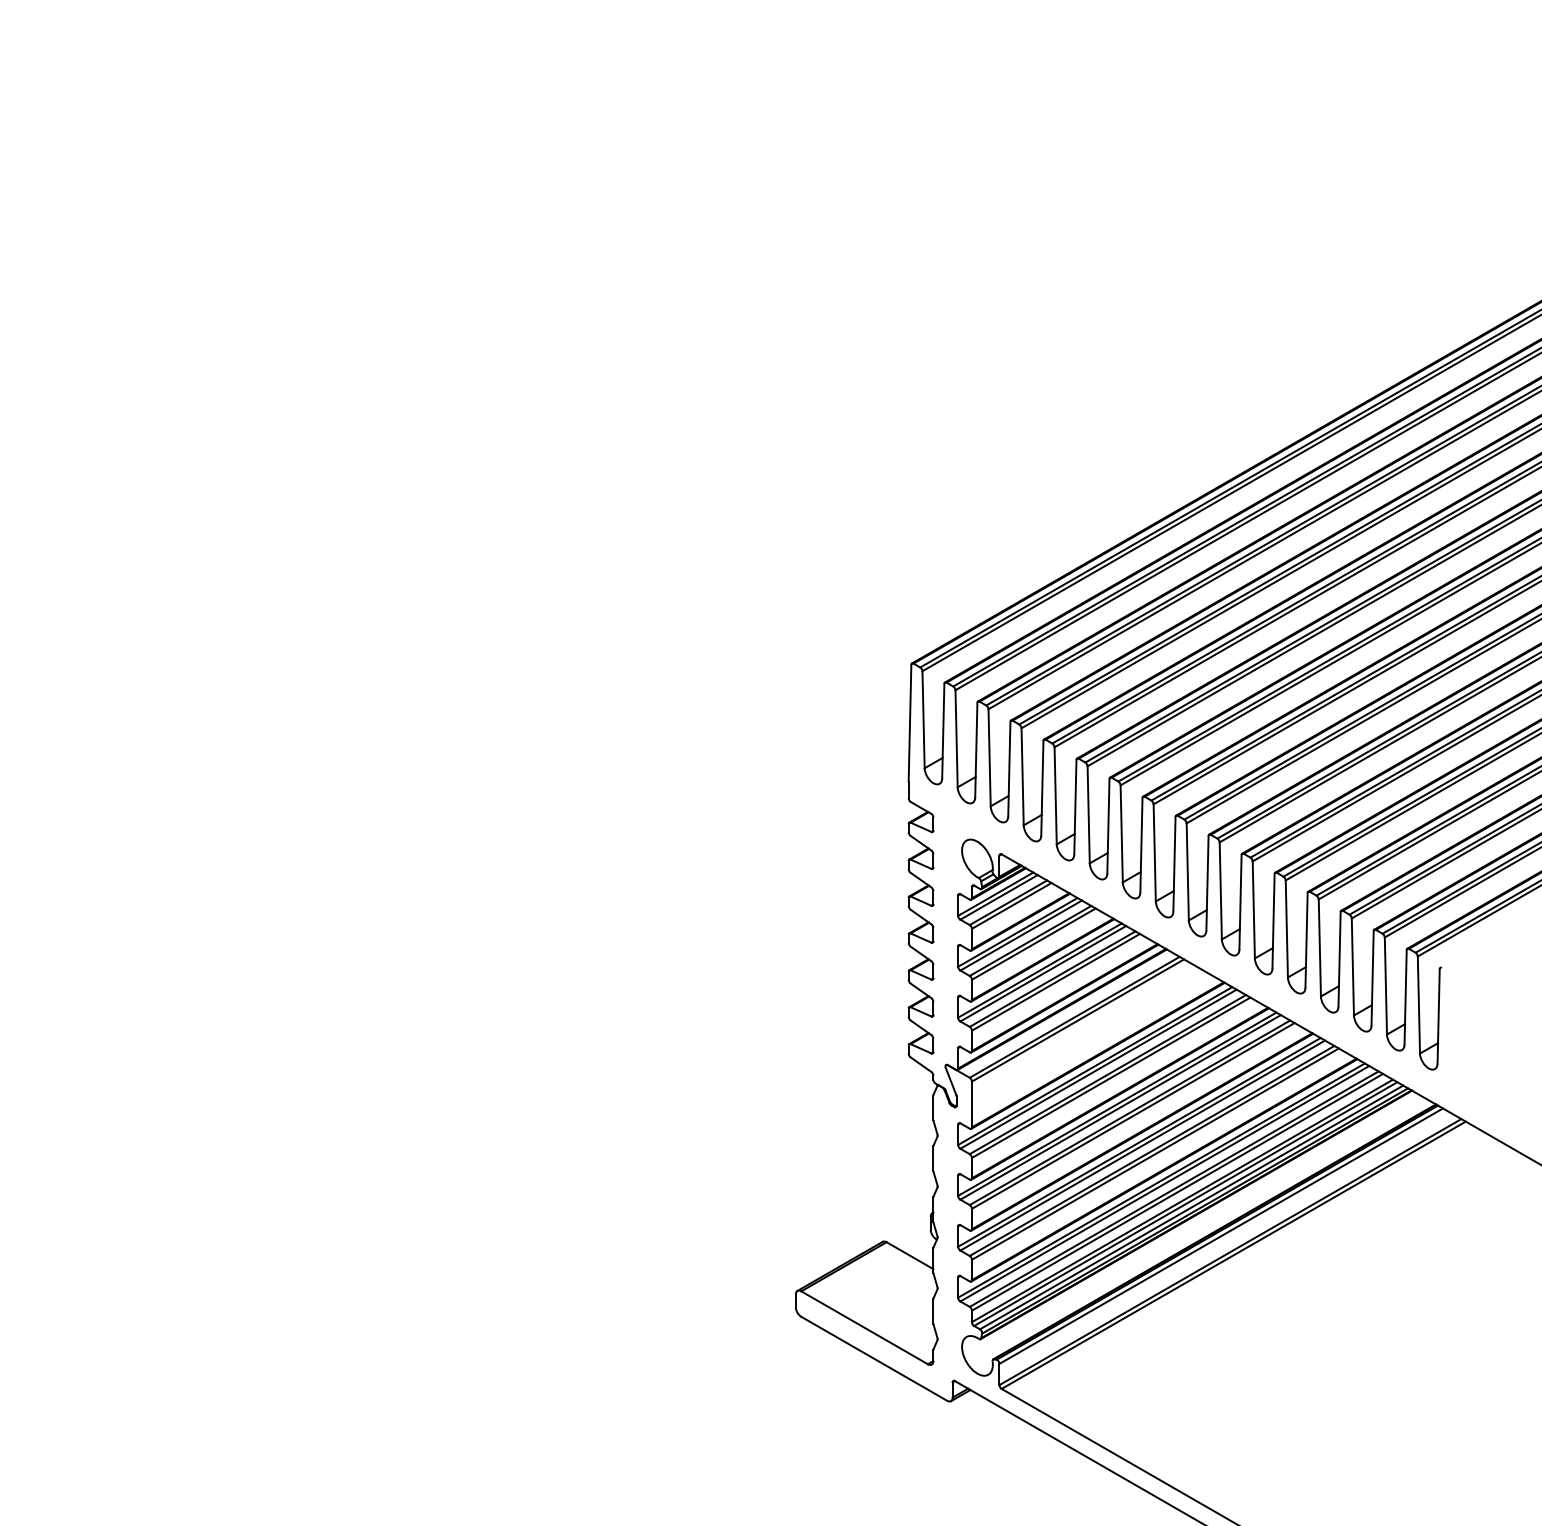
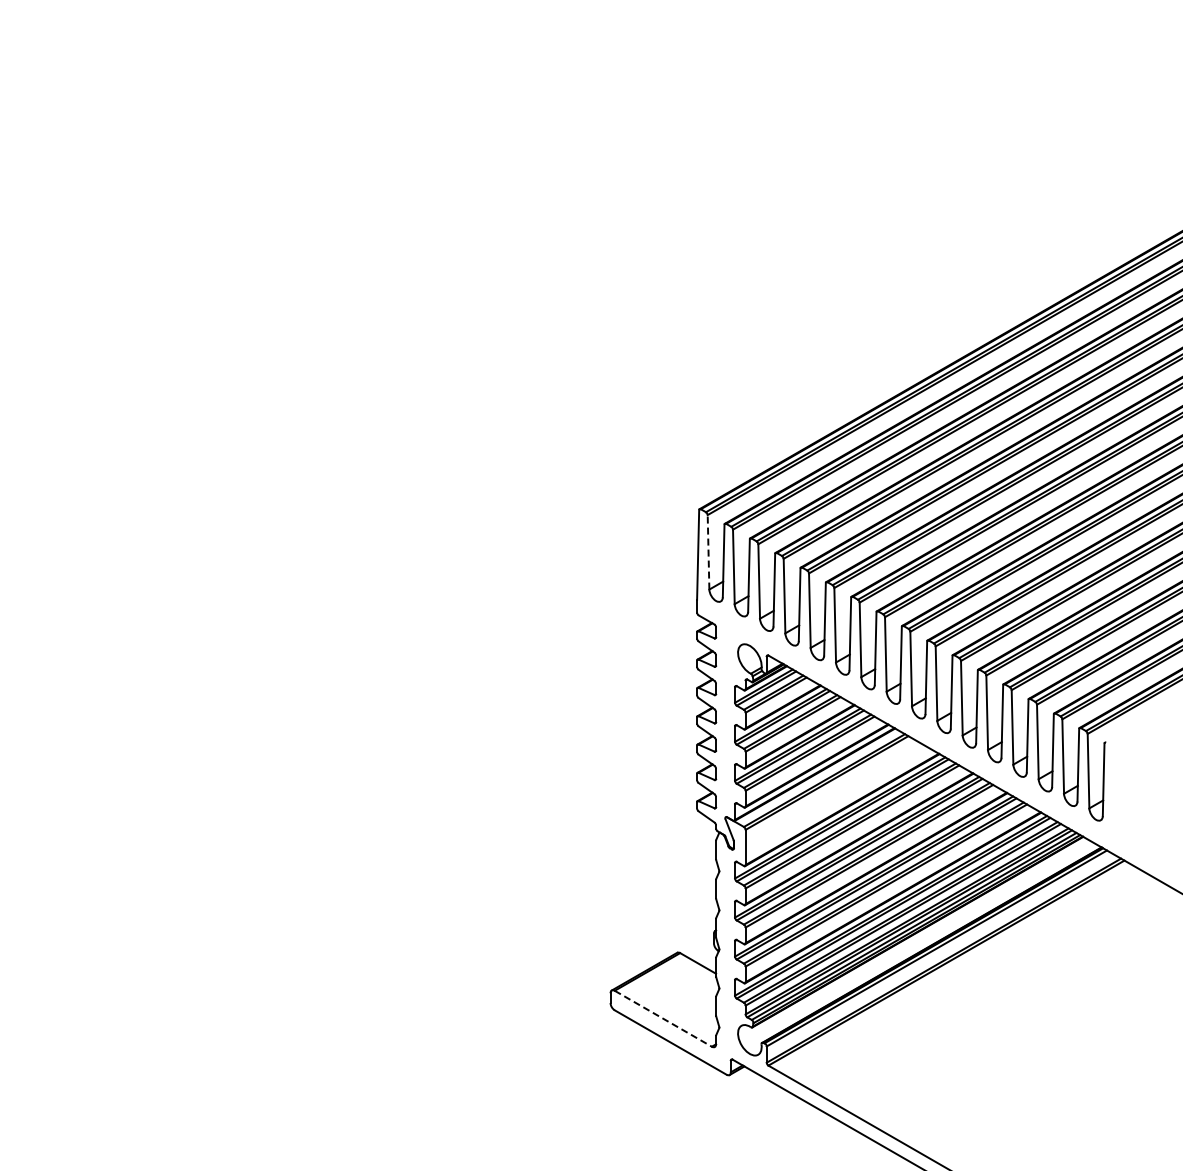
line: (923, 718) -> (708, 551), solid -> dashed
line: (864, 1328) -> (663, 1019), solid -> dashed

